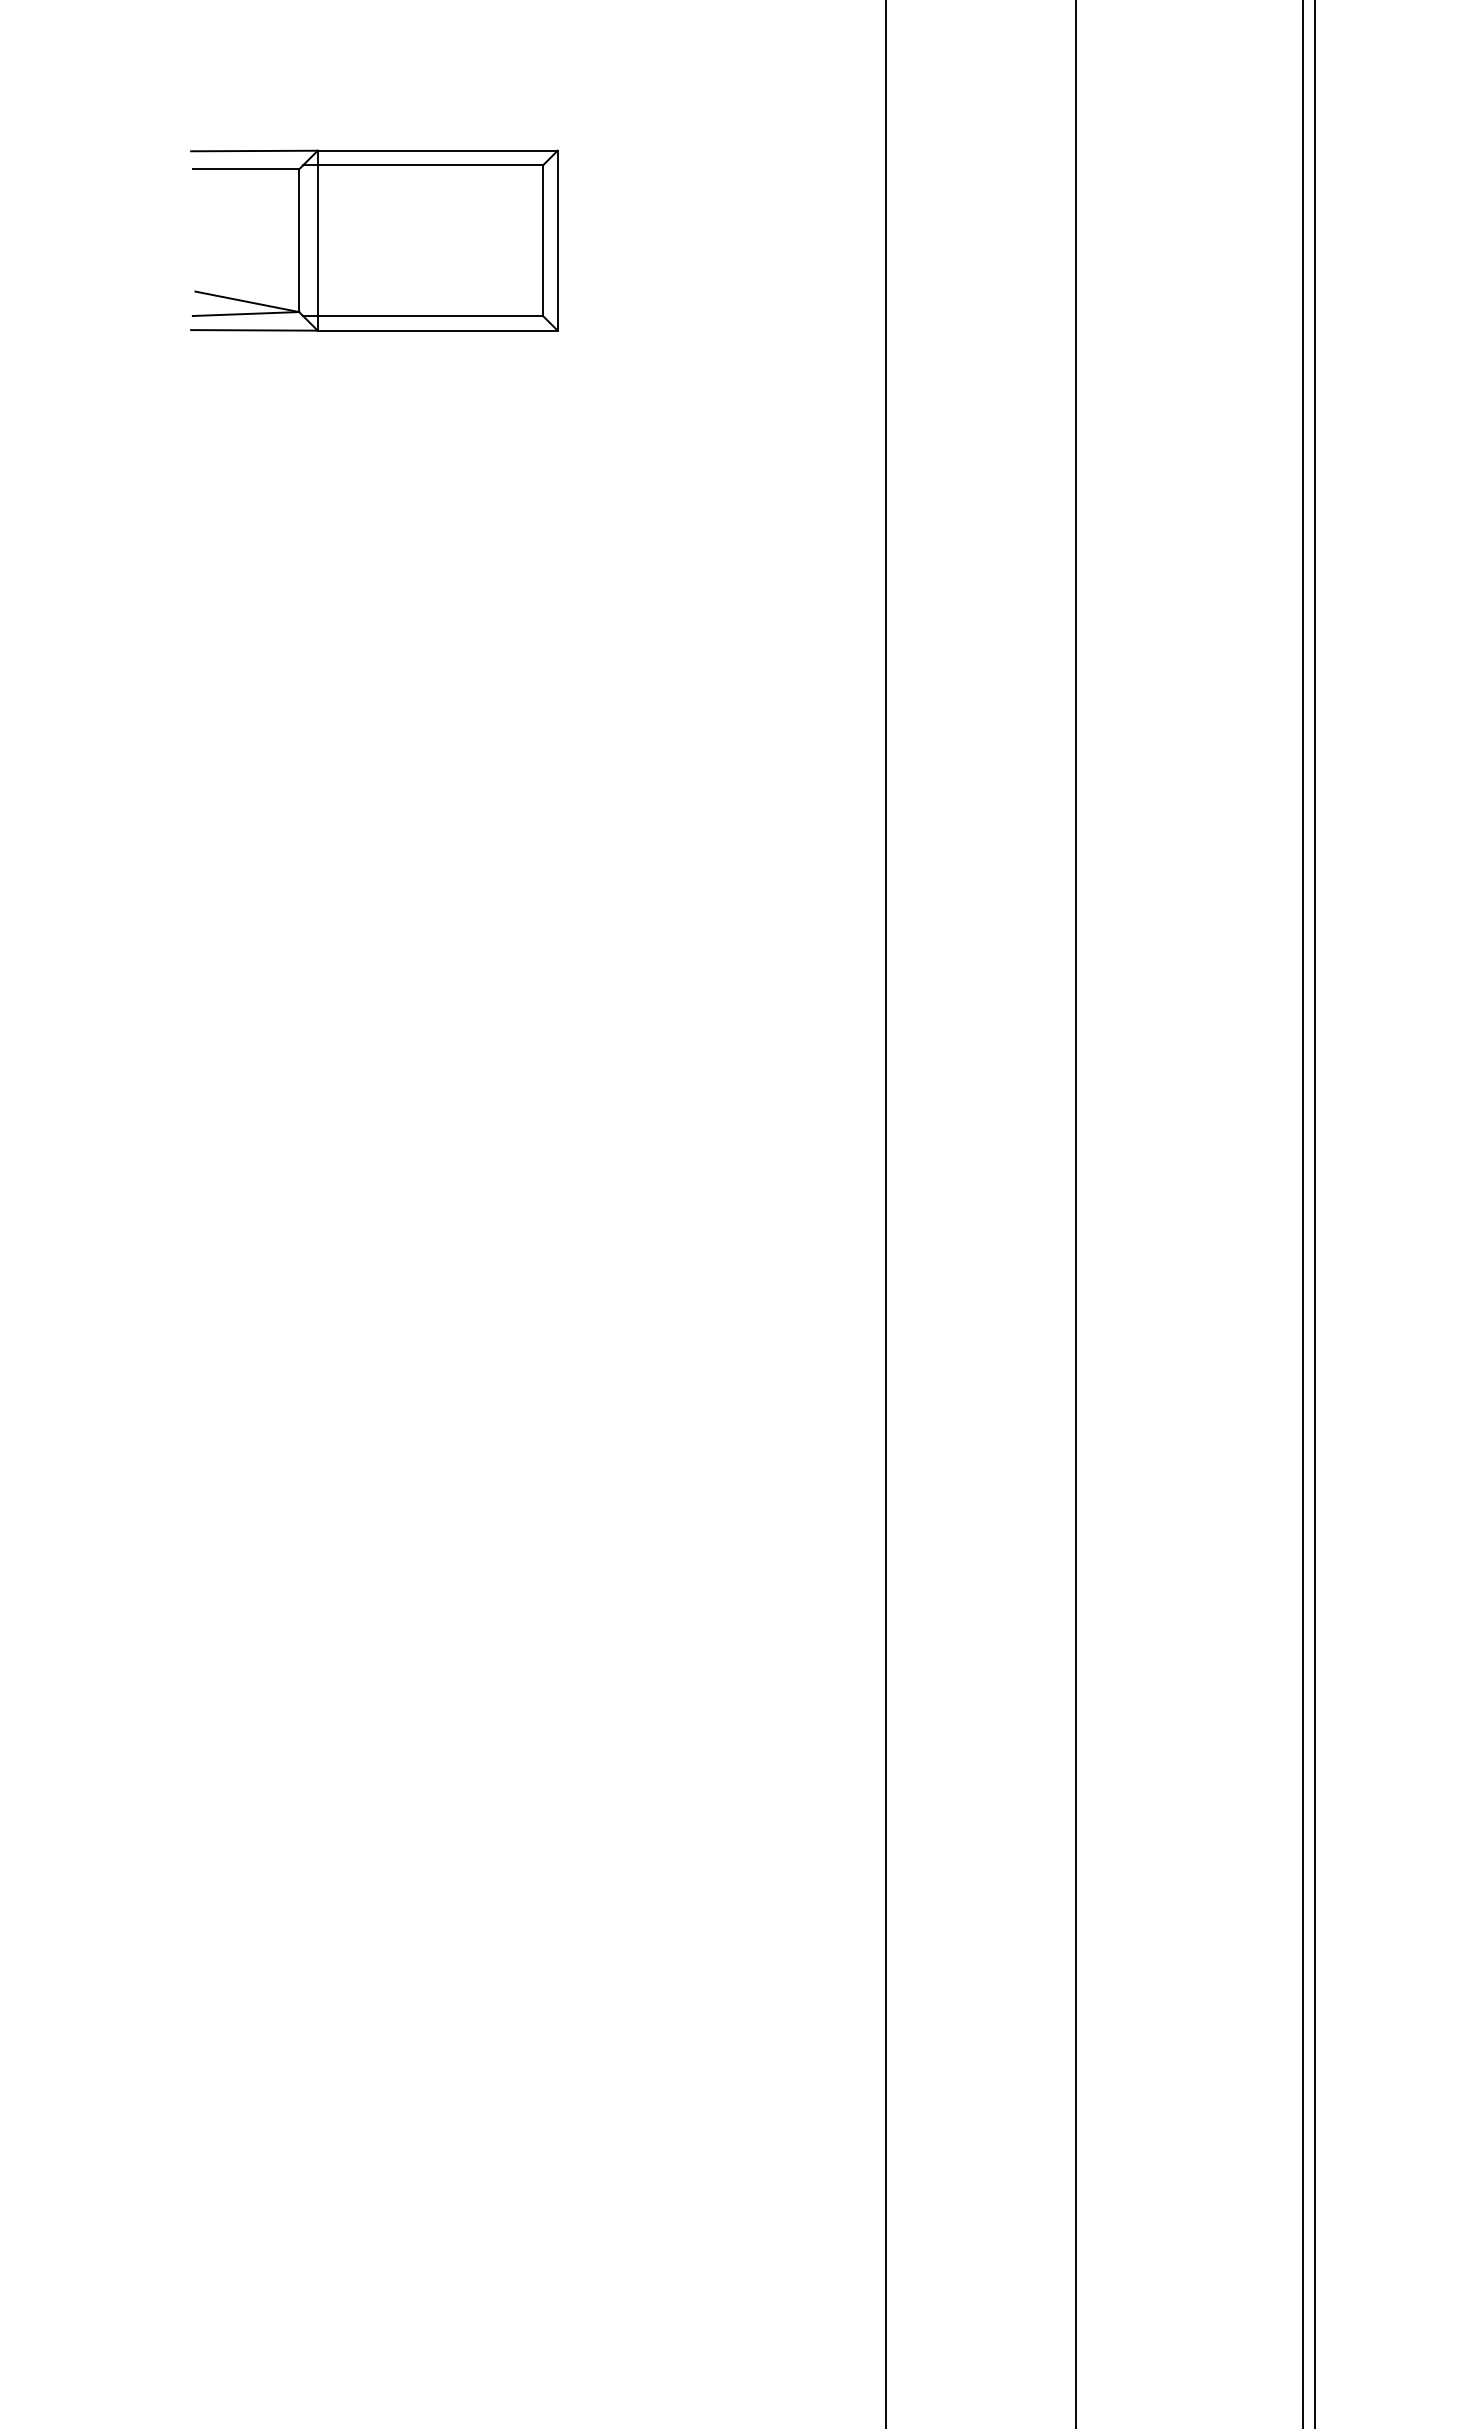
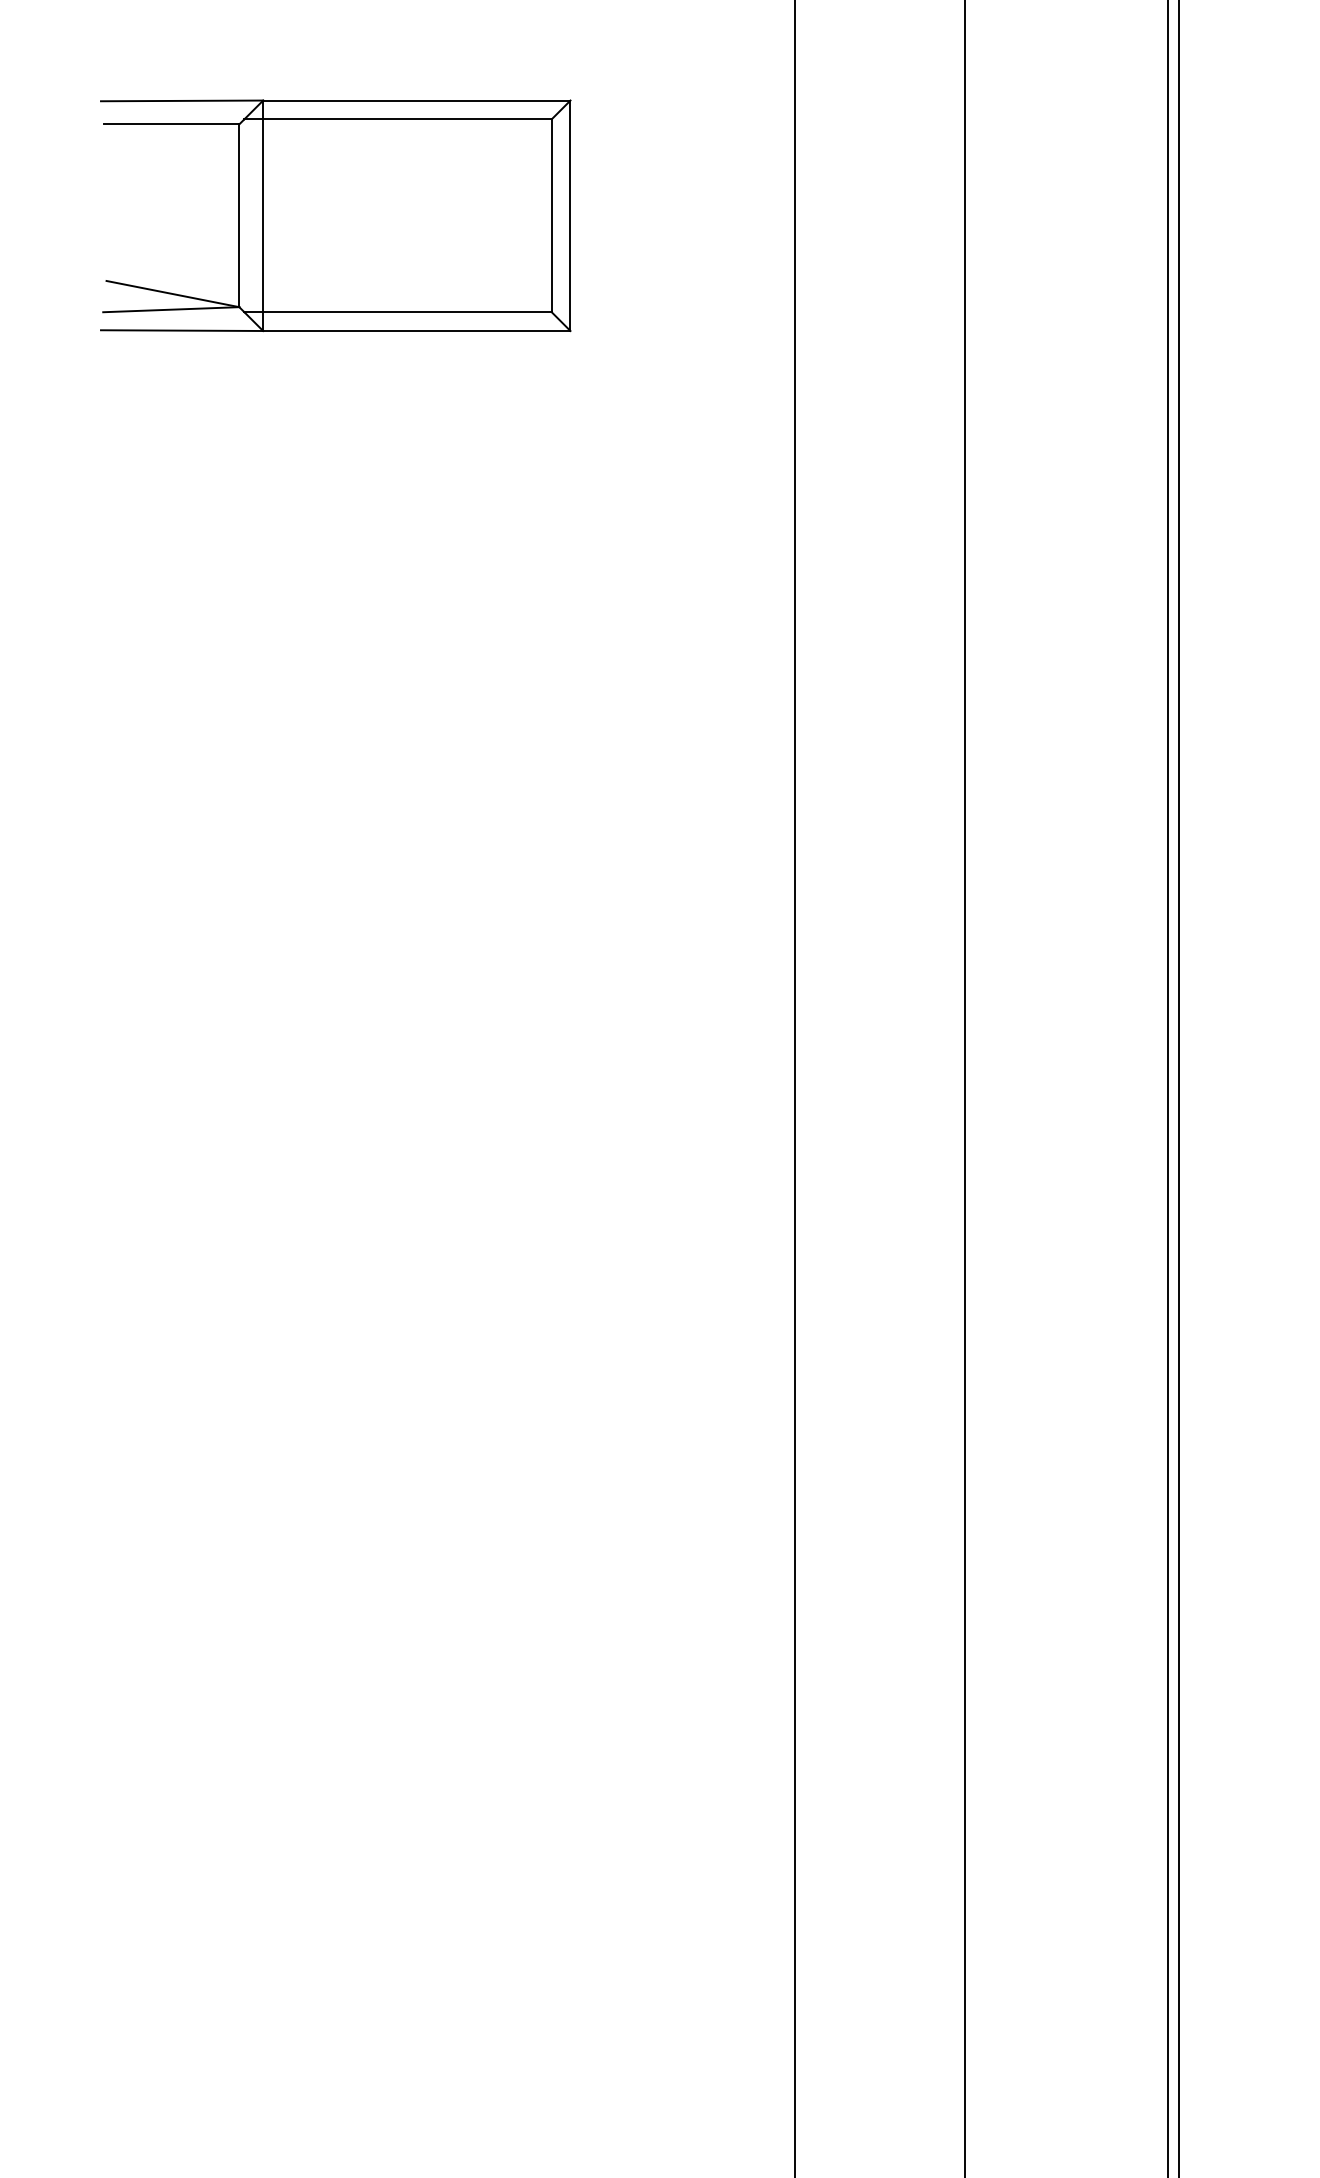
part: (374, 240) -> (335, 215), size x1.43

